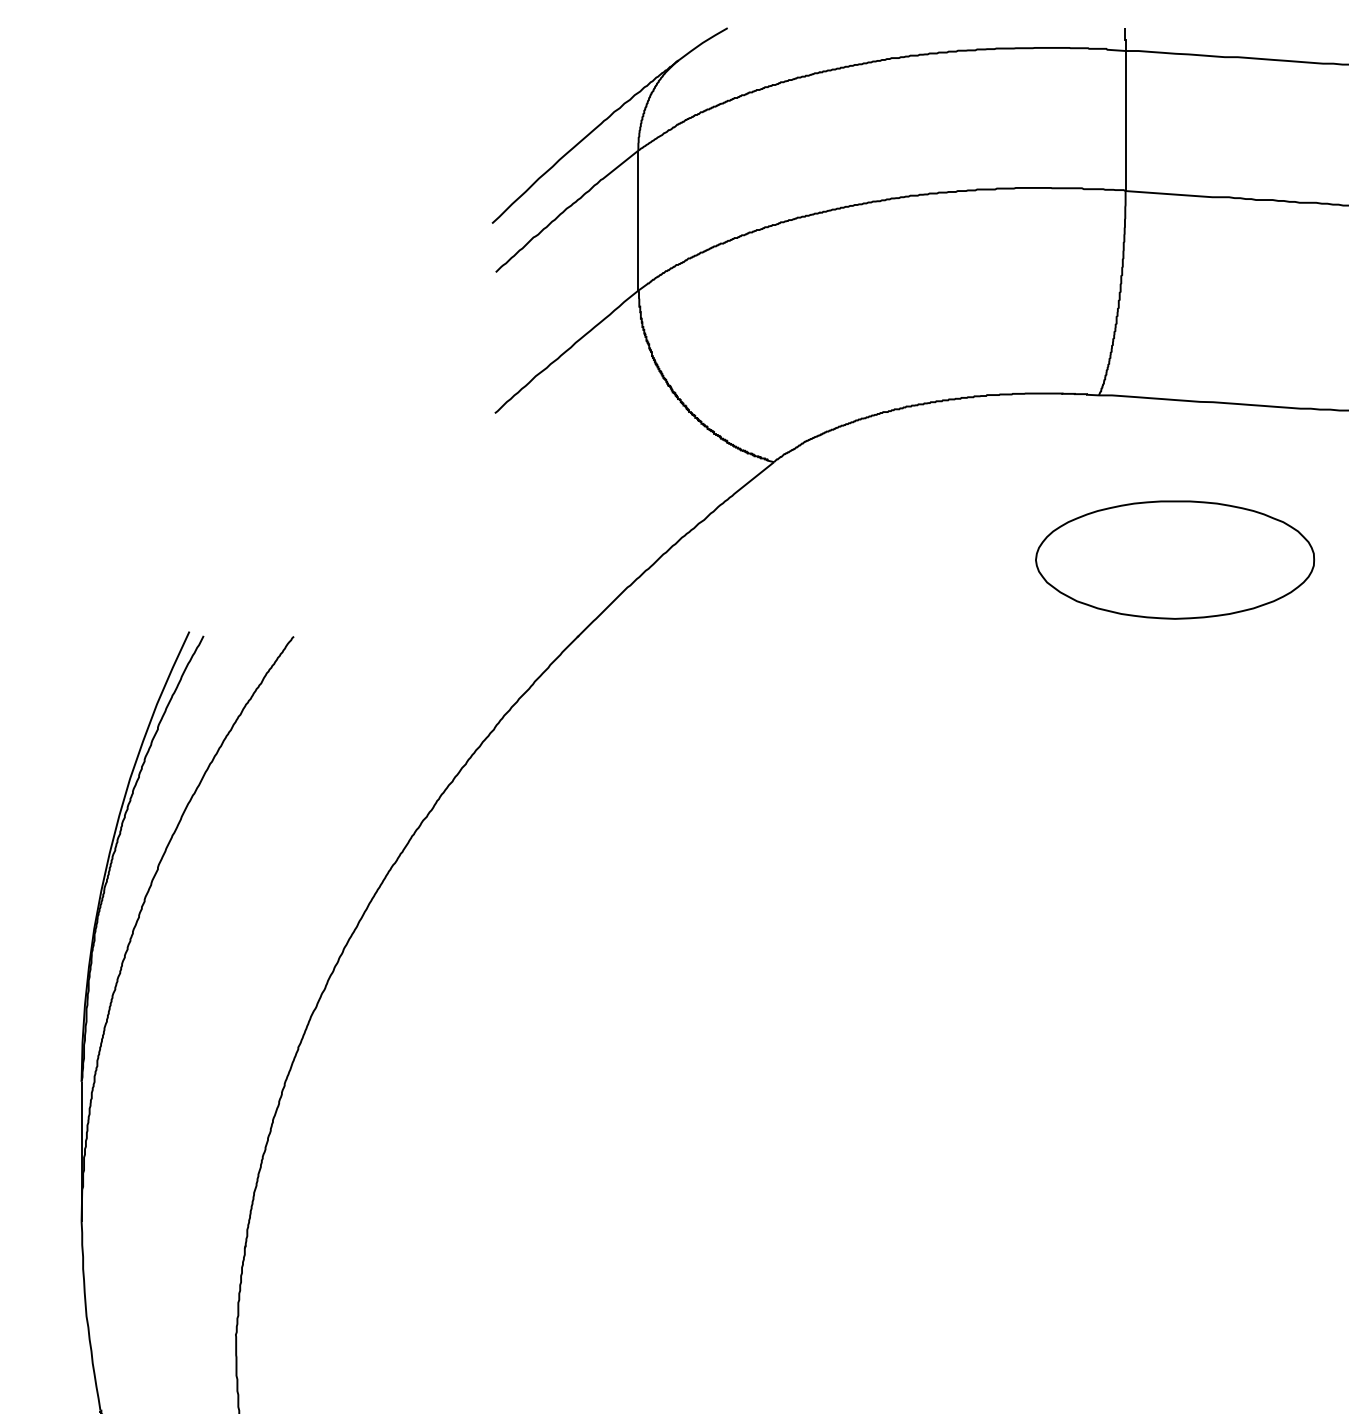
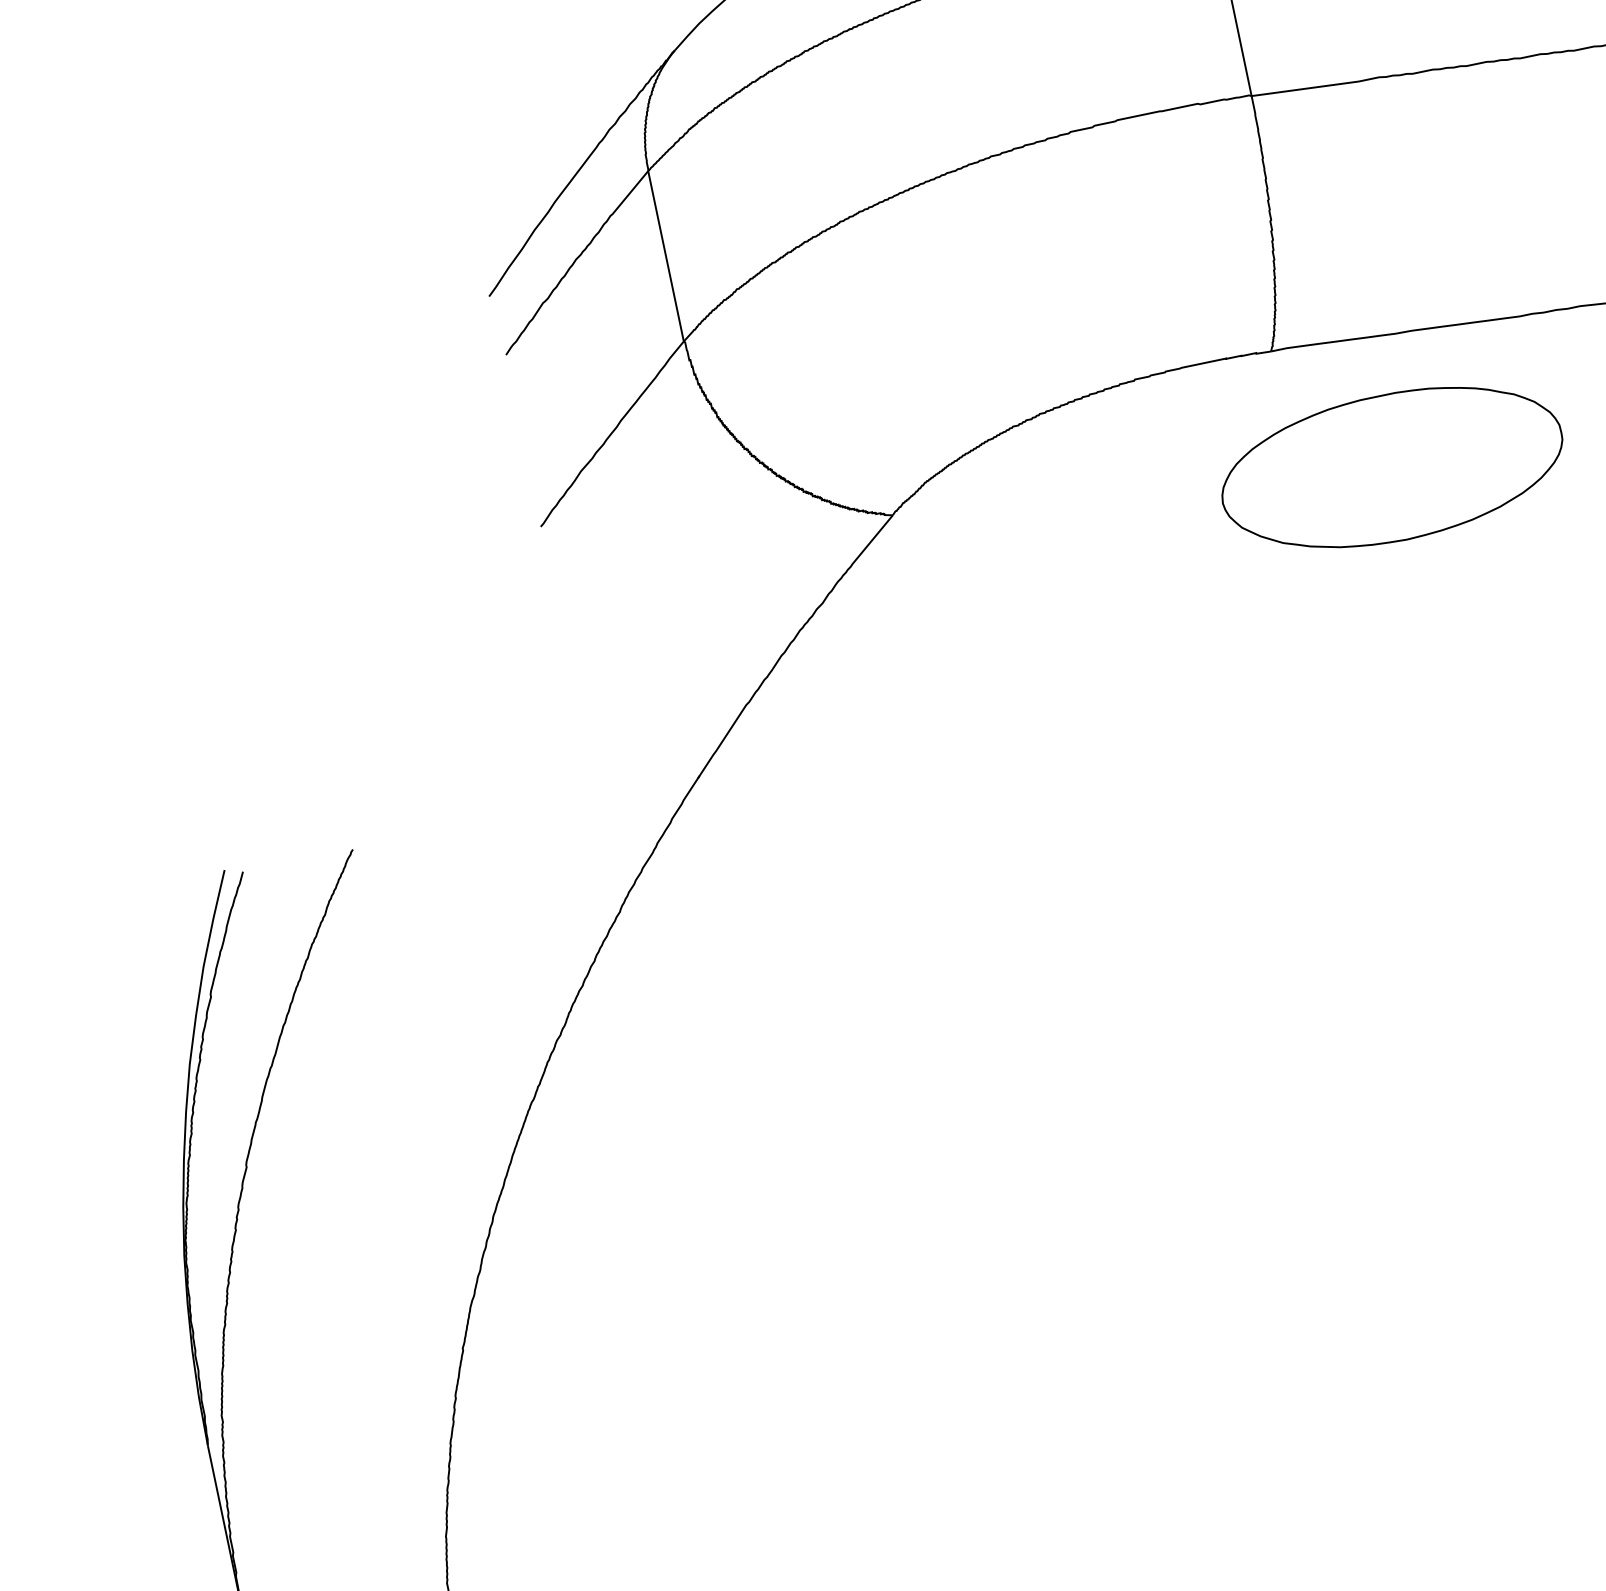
part: (1174, 559) -> (1391, 467), moved

